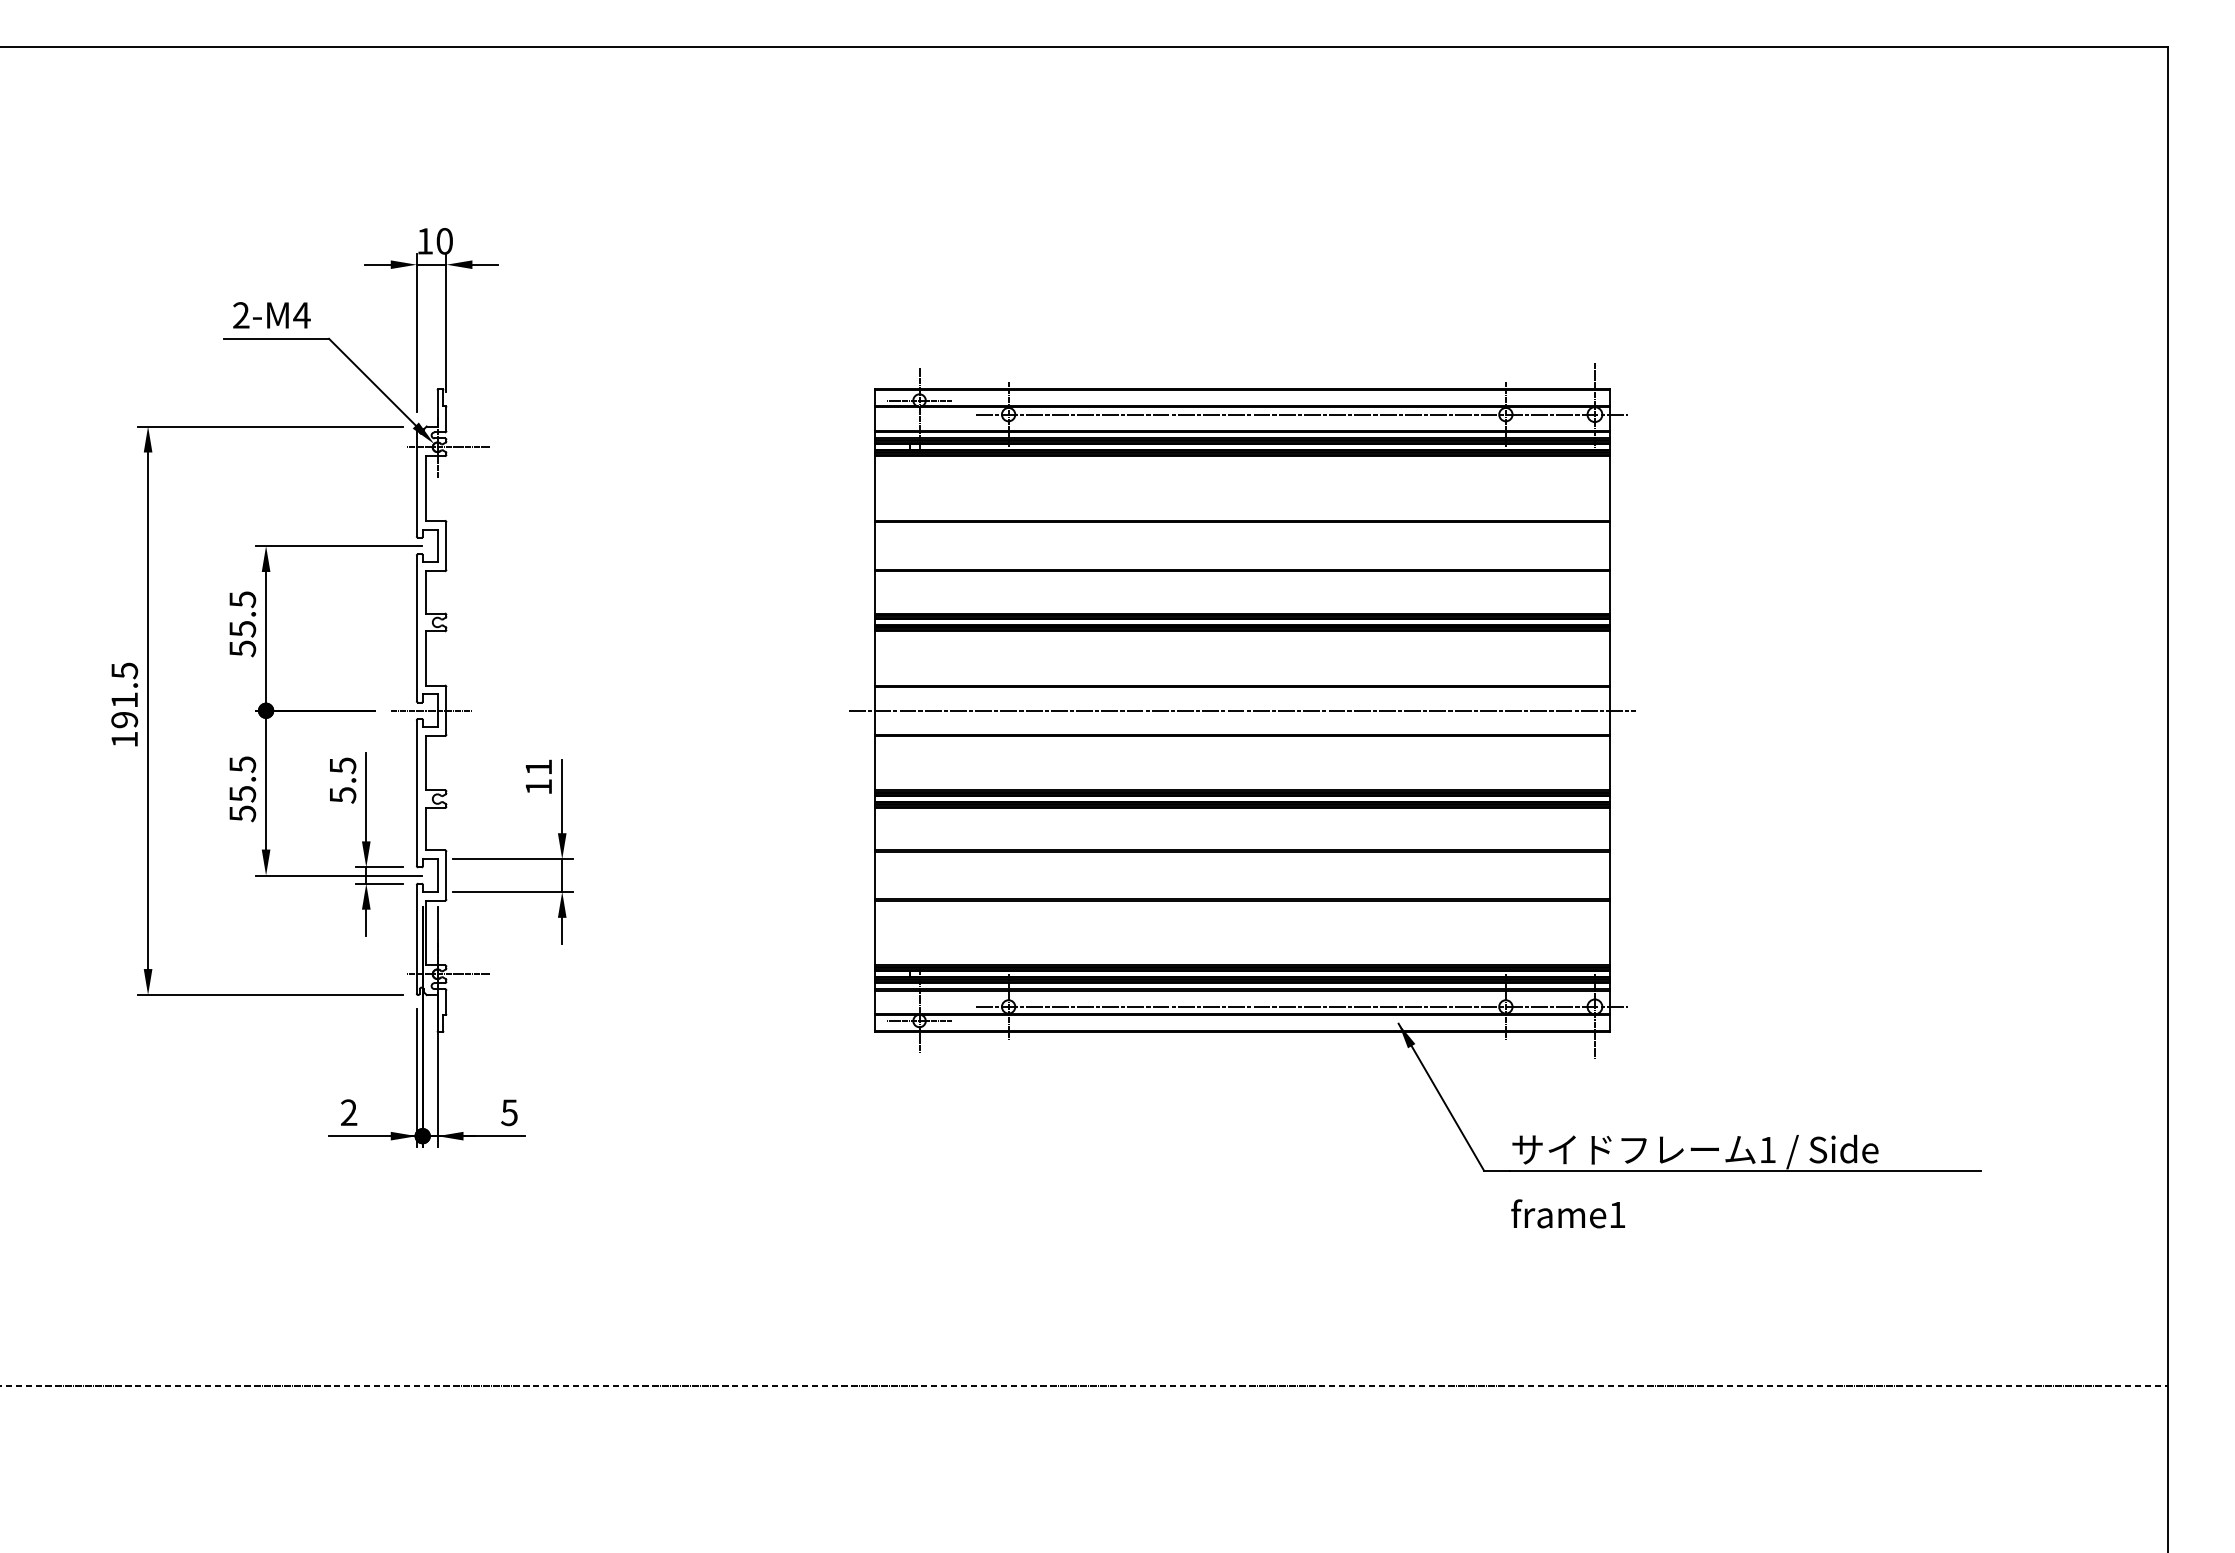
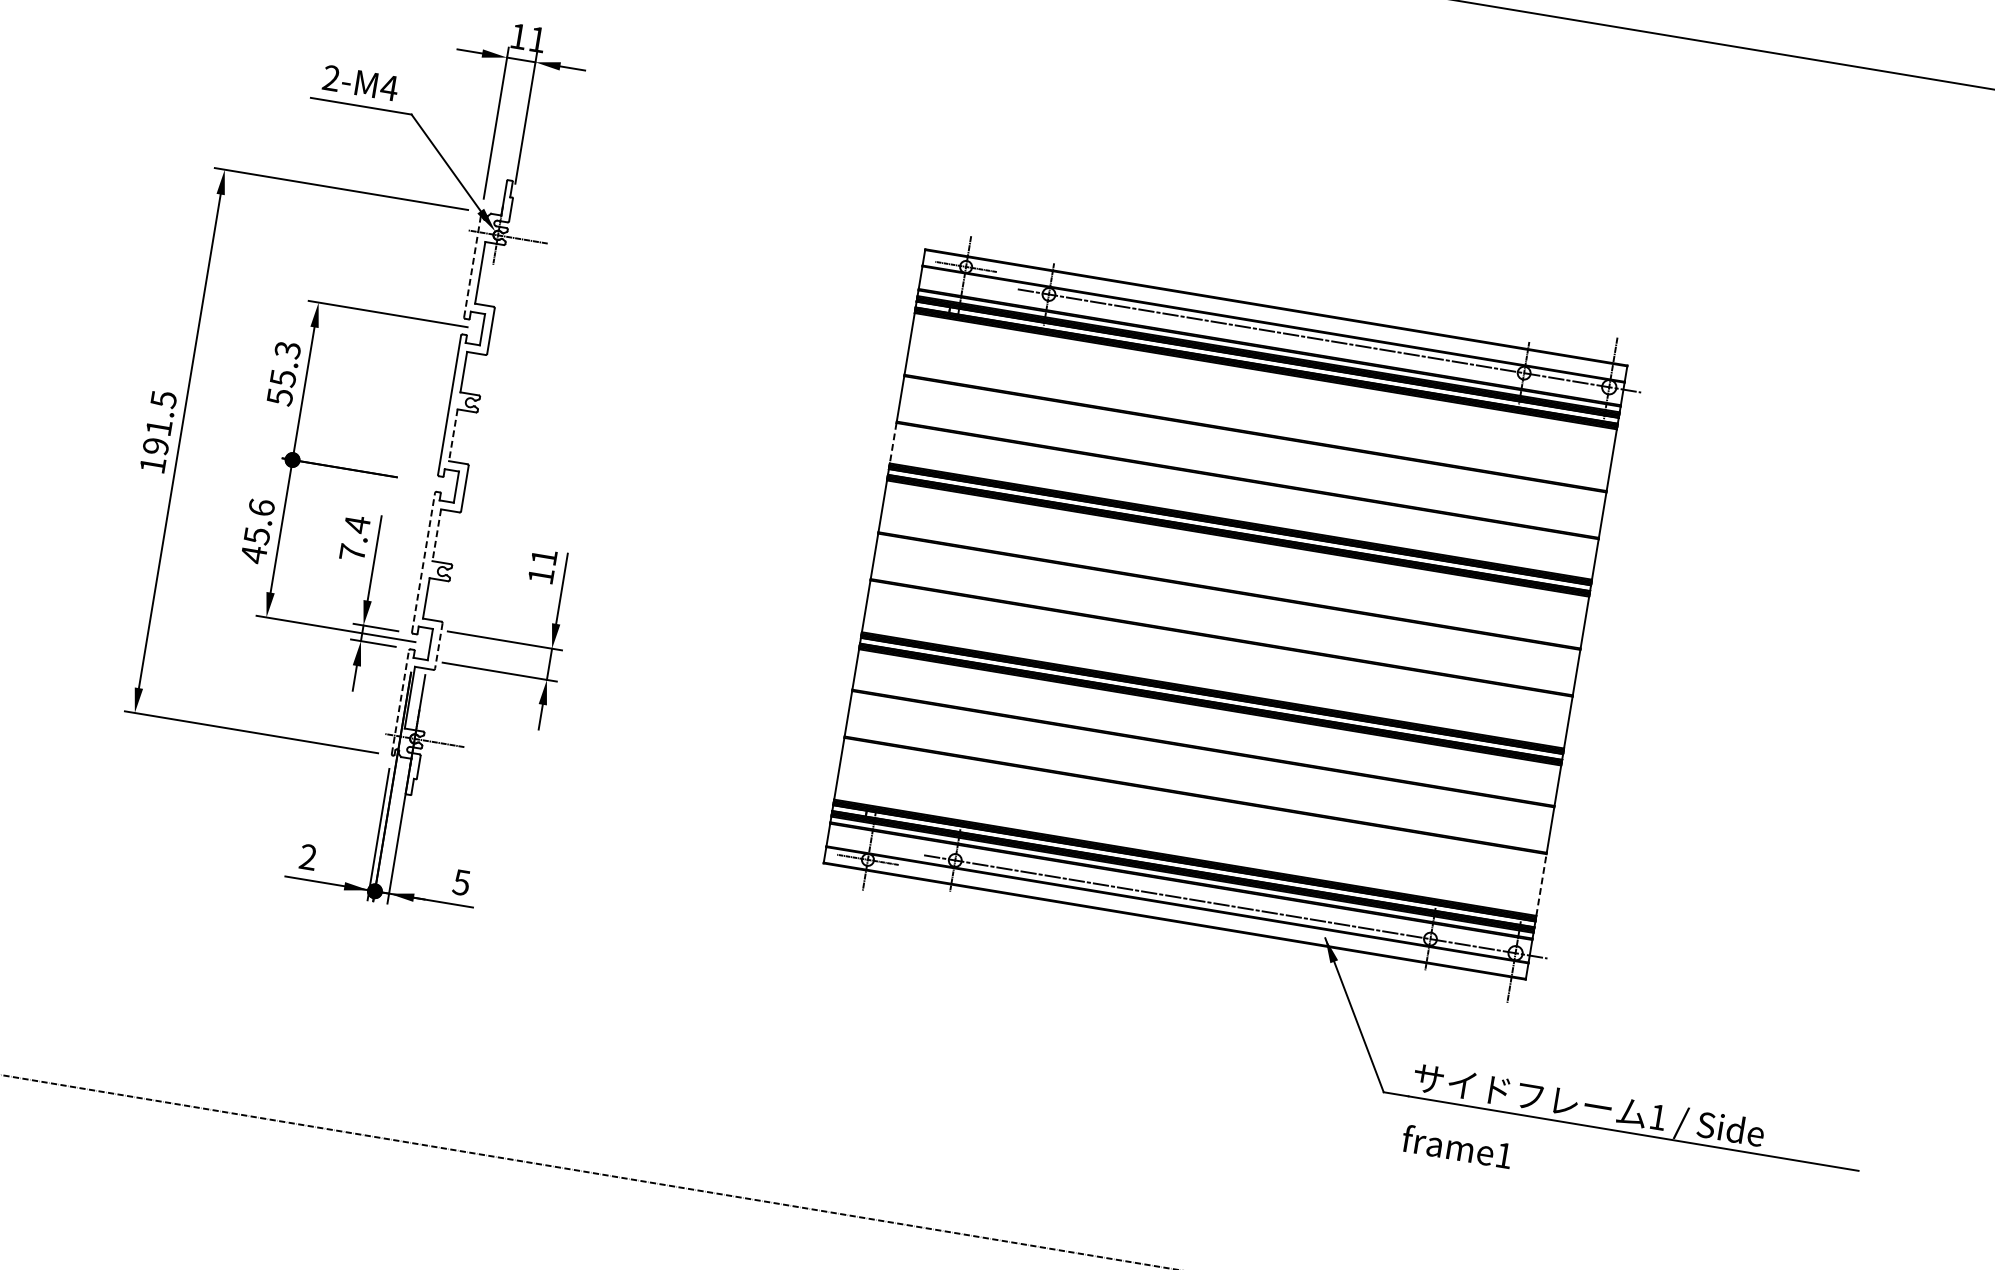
text: (444, 241) -> (537, 39), 10 -> 11
line: (416, 481) -> (472, 264), solid -> dashed
line: (875, 592) -> (893, 443), solid -> dashed
text: (242, 599) -> (287, 349), 55.5 -> 55.3
line: (425, 658) -> (453, 435), solid -> dashed
line: (431, 710) -> (450, 485), removed
line: (1242, 710) -> (1225, 614), removed
line: (425, 763) -> (436, 535), solid -> dashed
text: (343, 780) -> (355, 538), 5.5 -> 7.4
text: (242, 789) -> (257, 531), 55.5 -> 45.6
line: (416, 793) -> (423, 562), solid -> dashed
line: (446, 875) -> (438, 645), solid -> dashed
line: (1609, 932) -> (1541, 884), solid -> dashed
line: (416, 938) -> (400, 701), solid -> dashed

